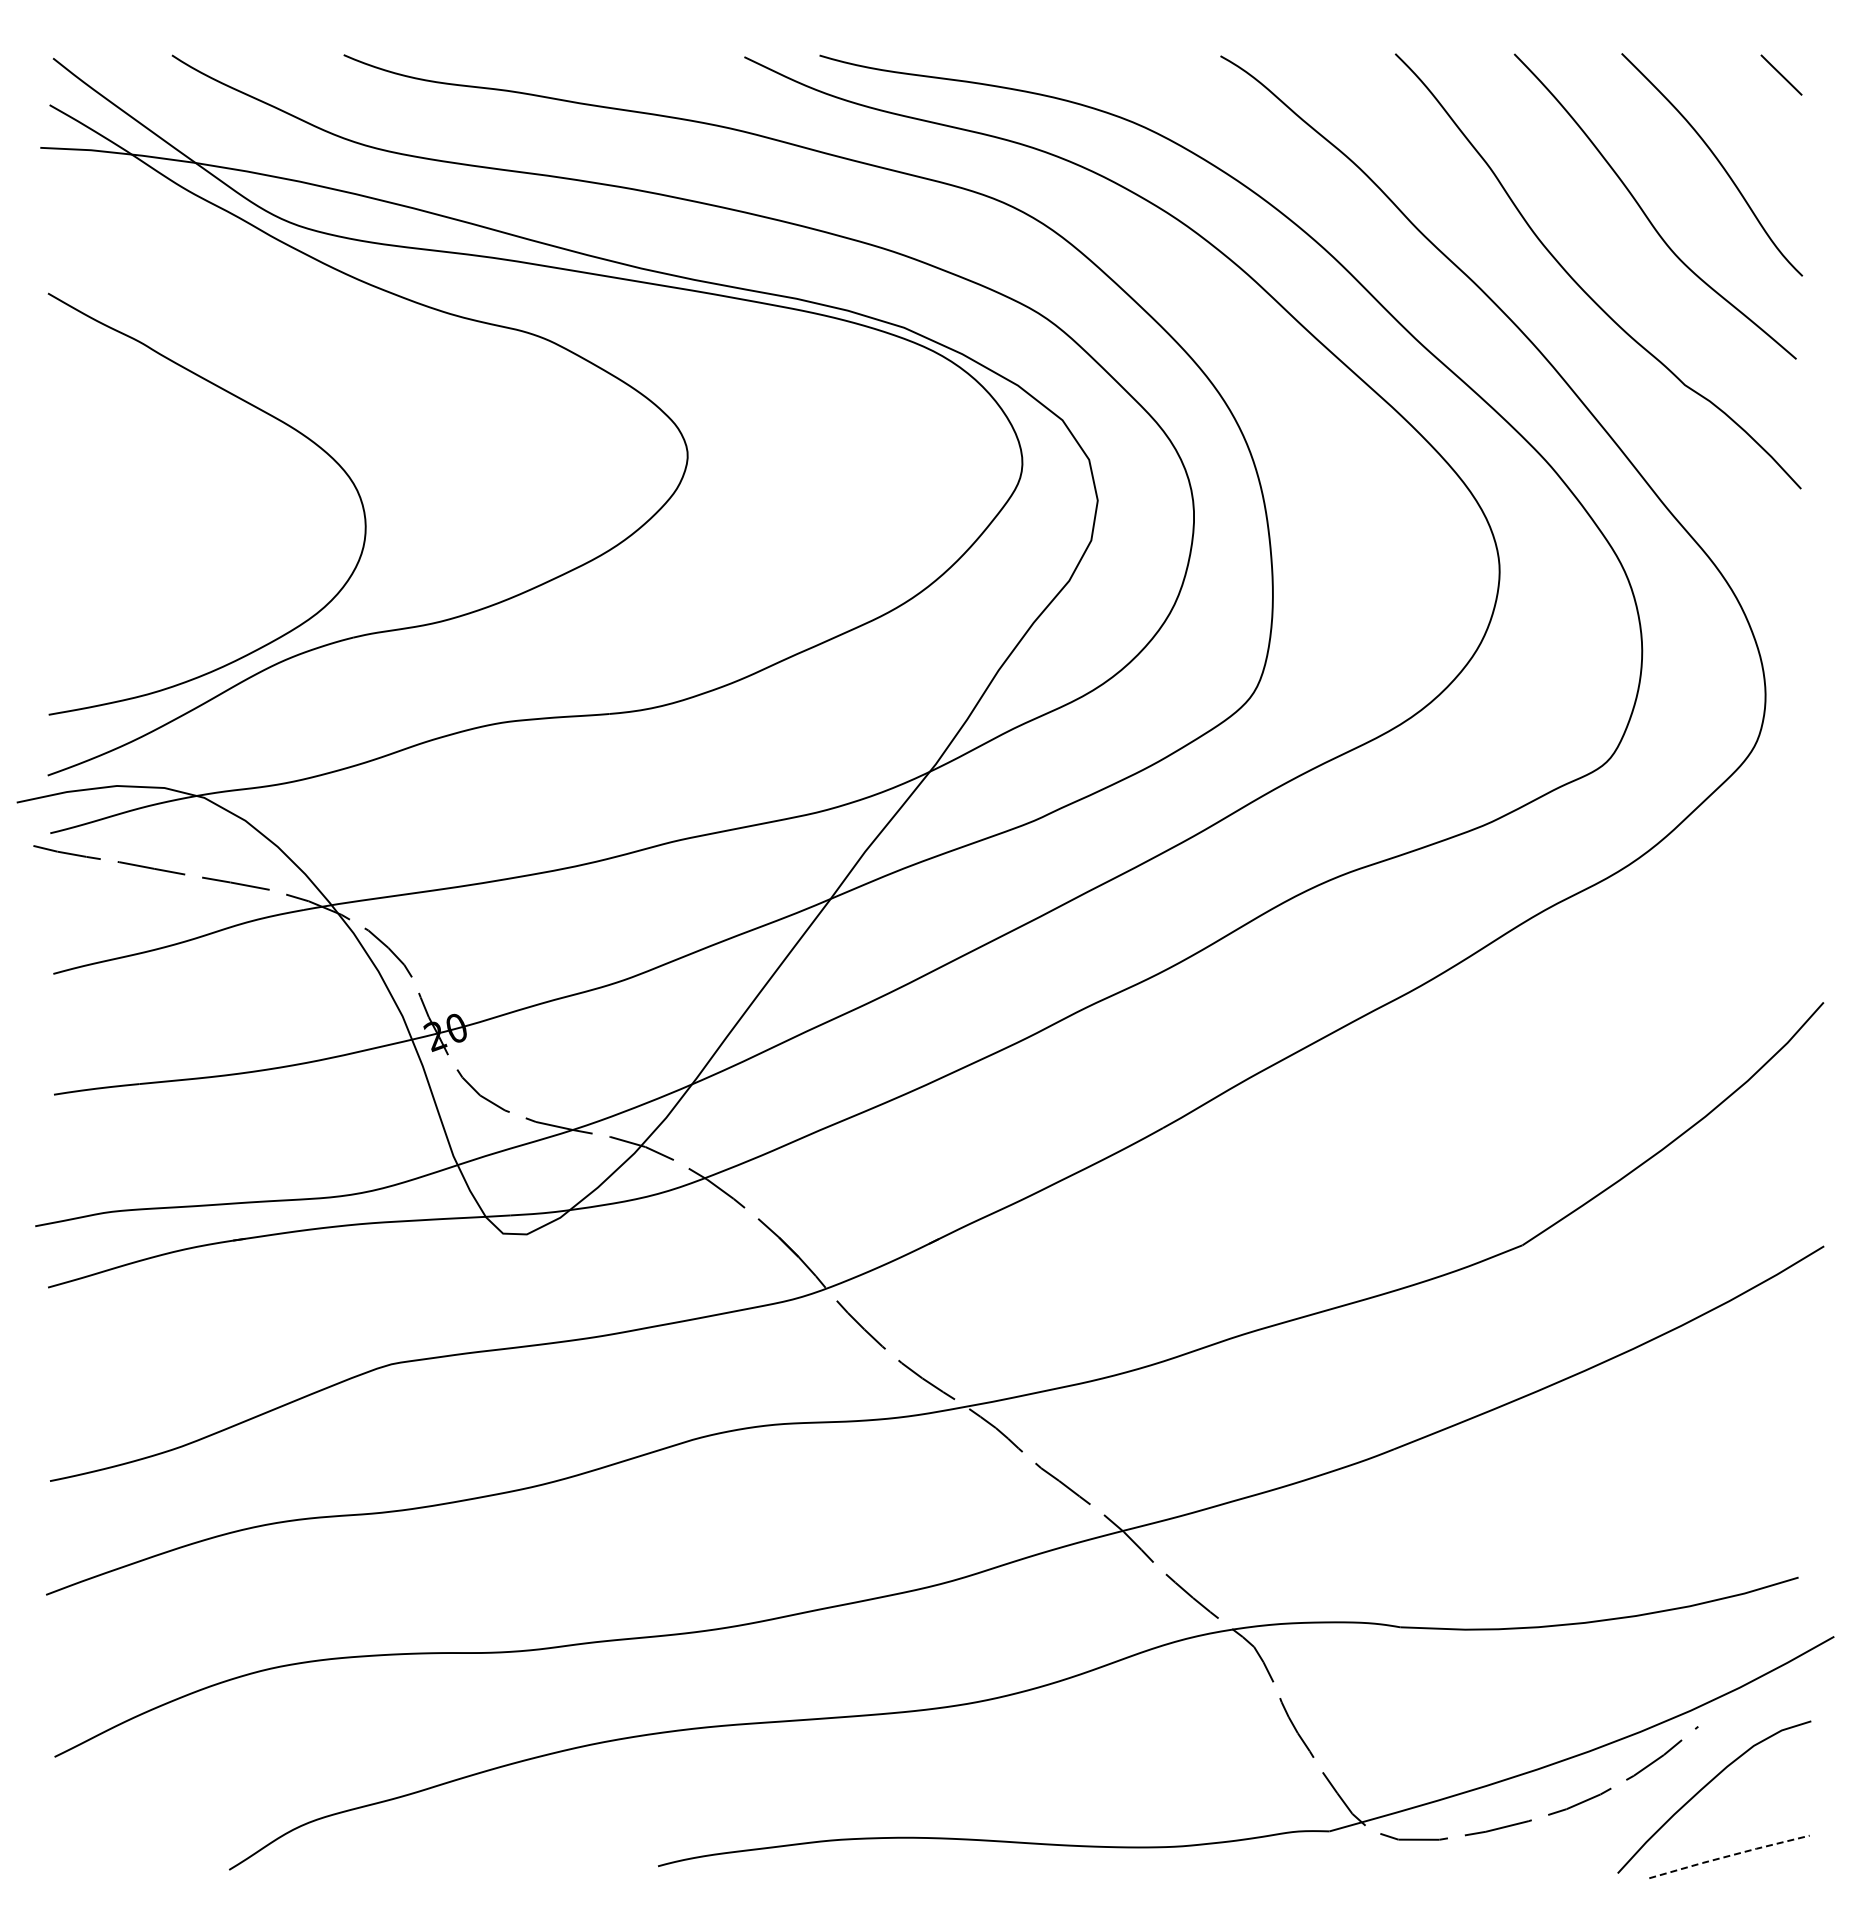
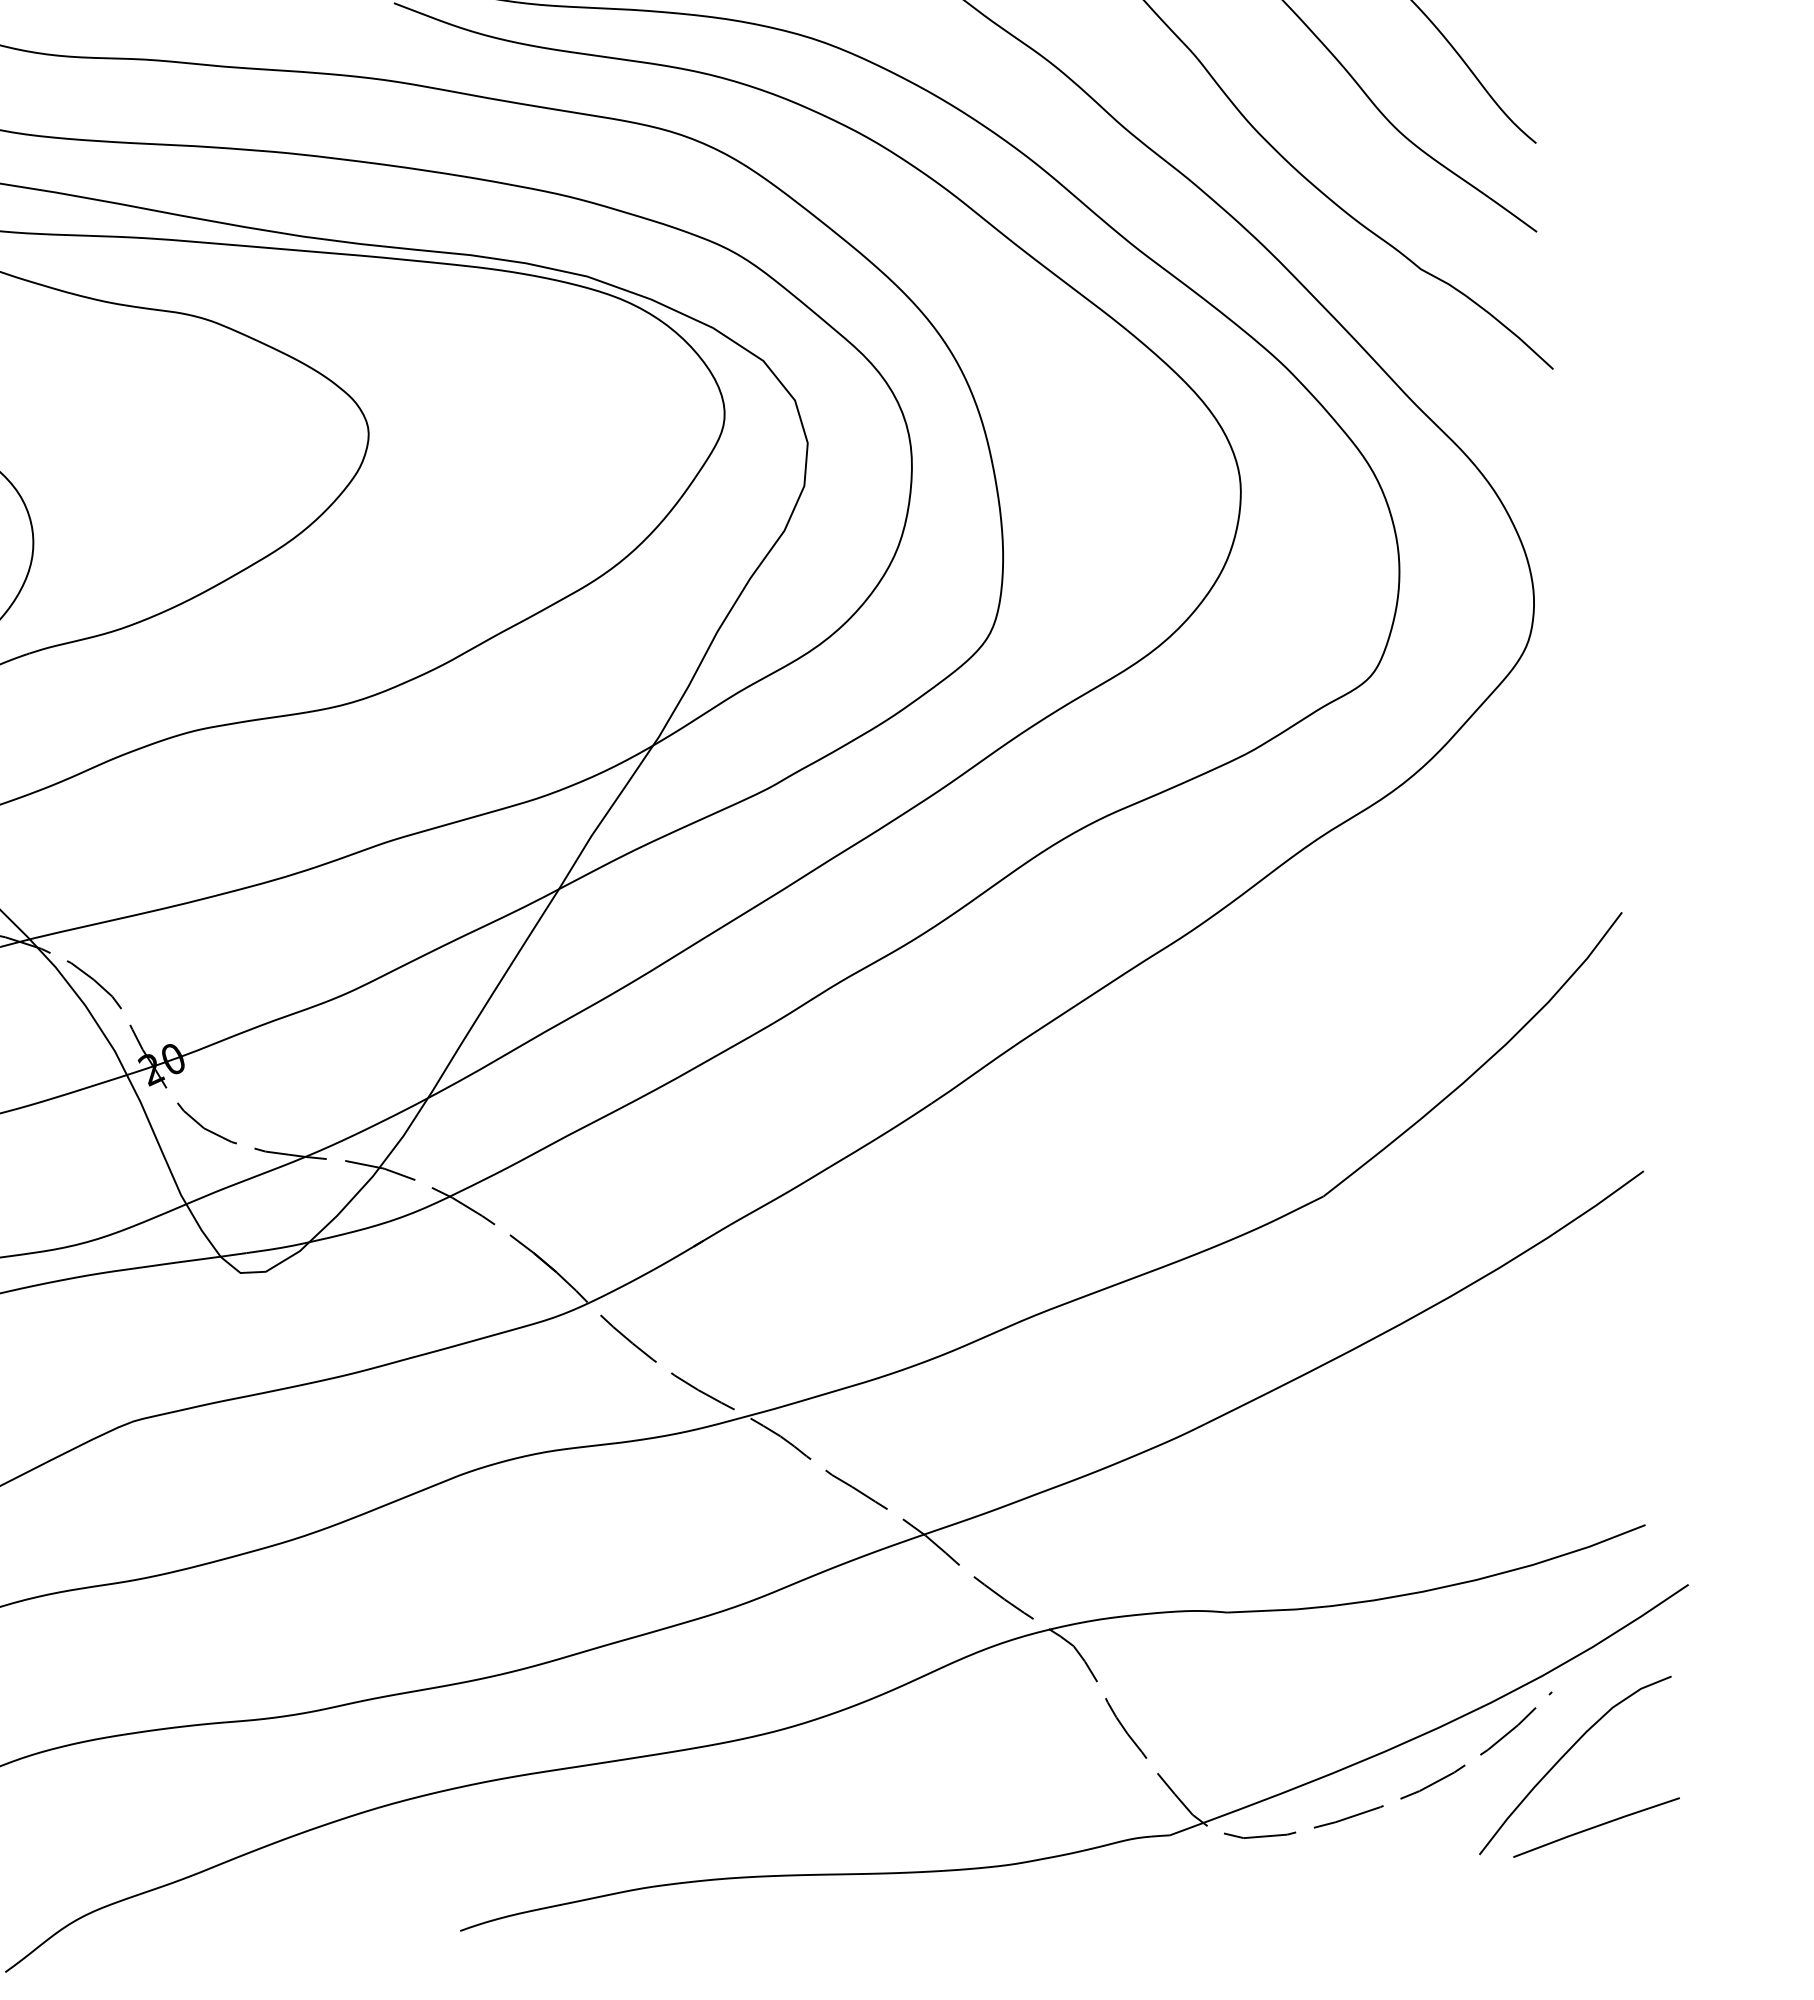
line: (1729, 1855) -> (1596, 1826), dashed -> solid

